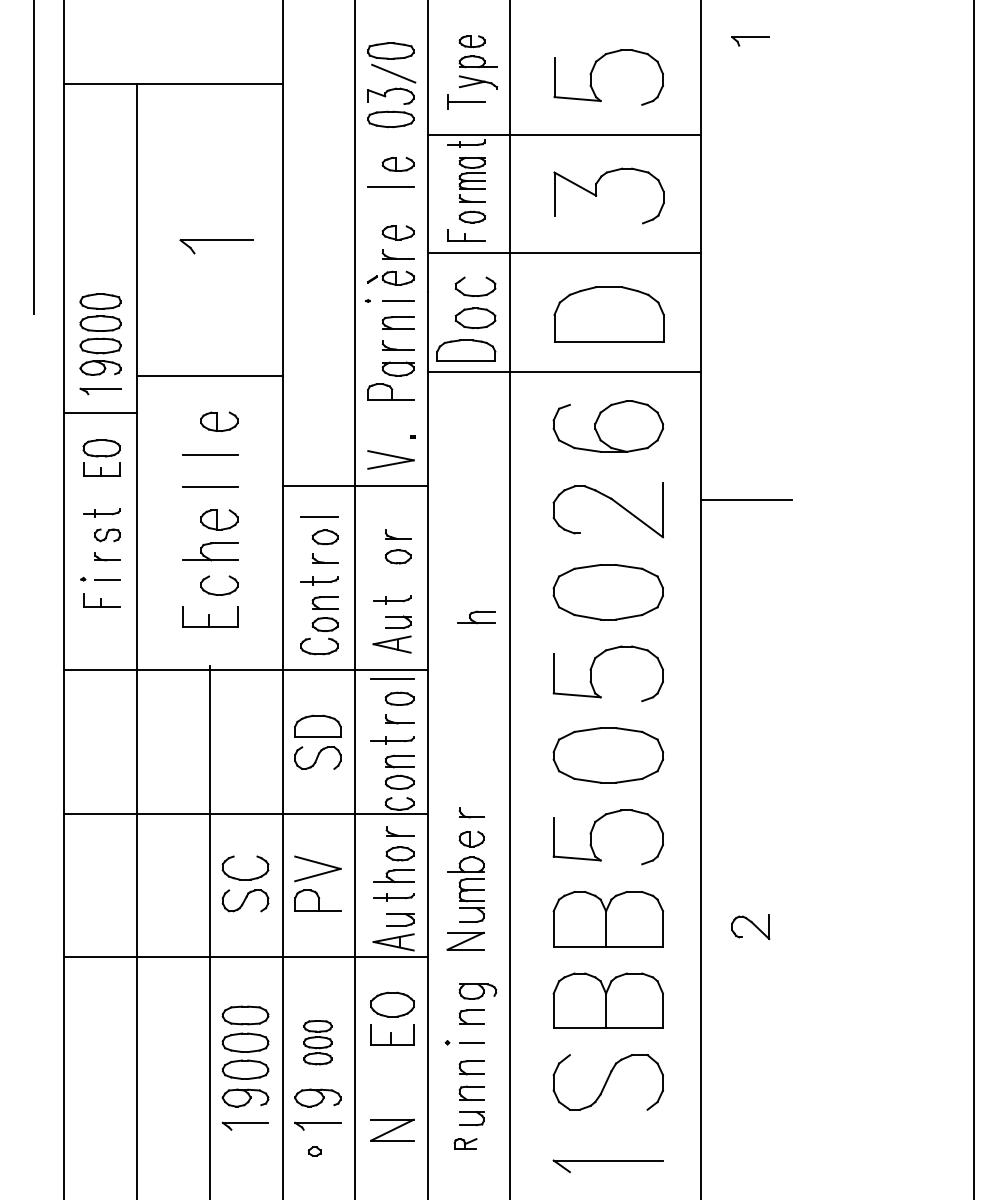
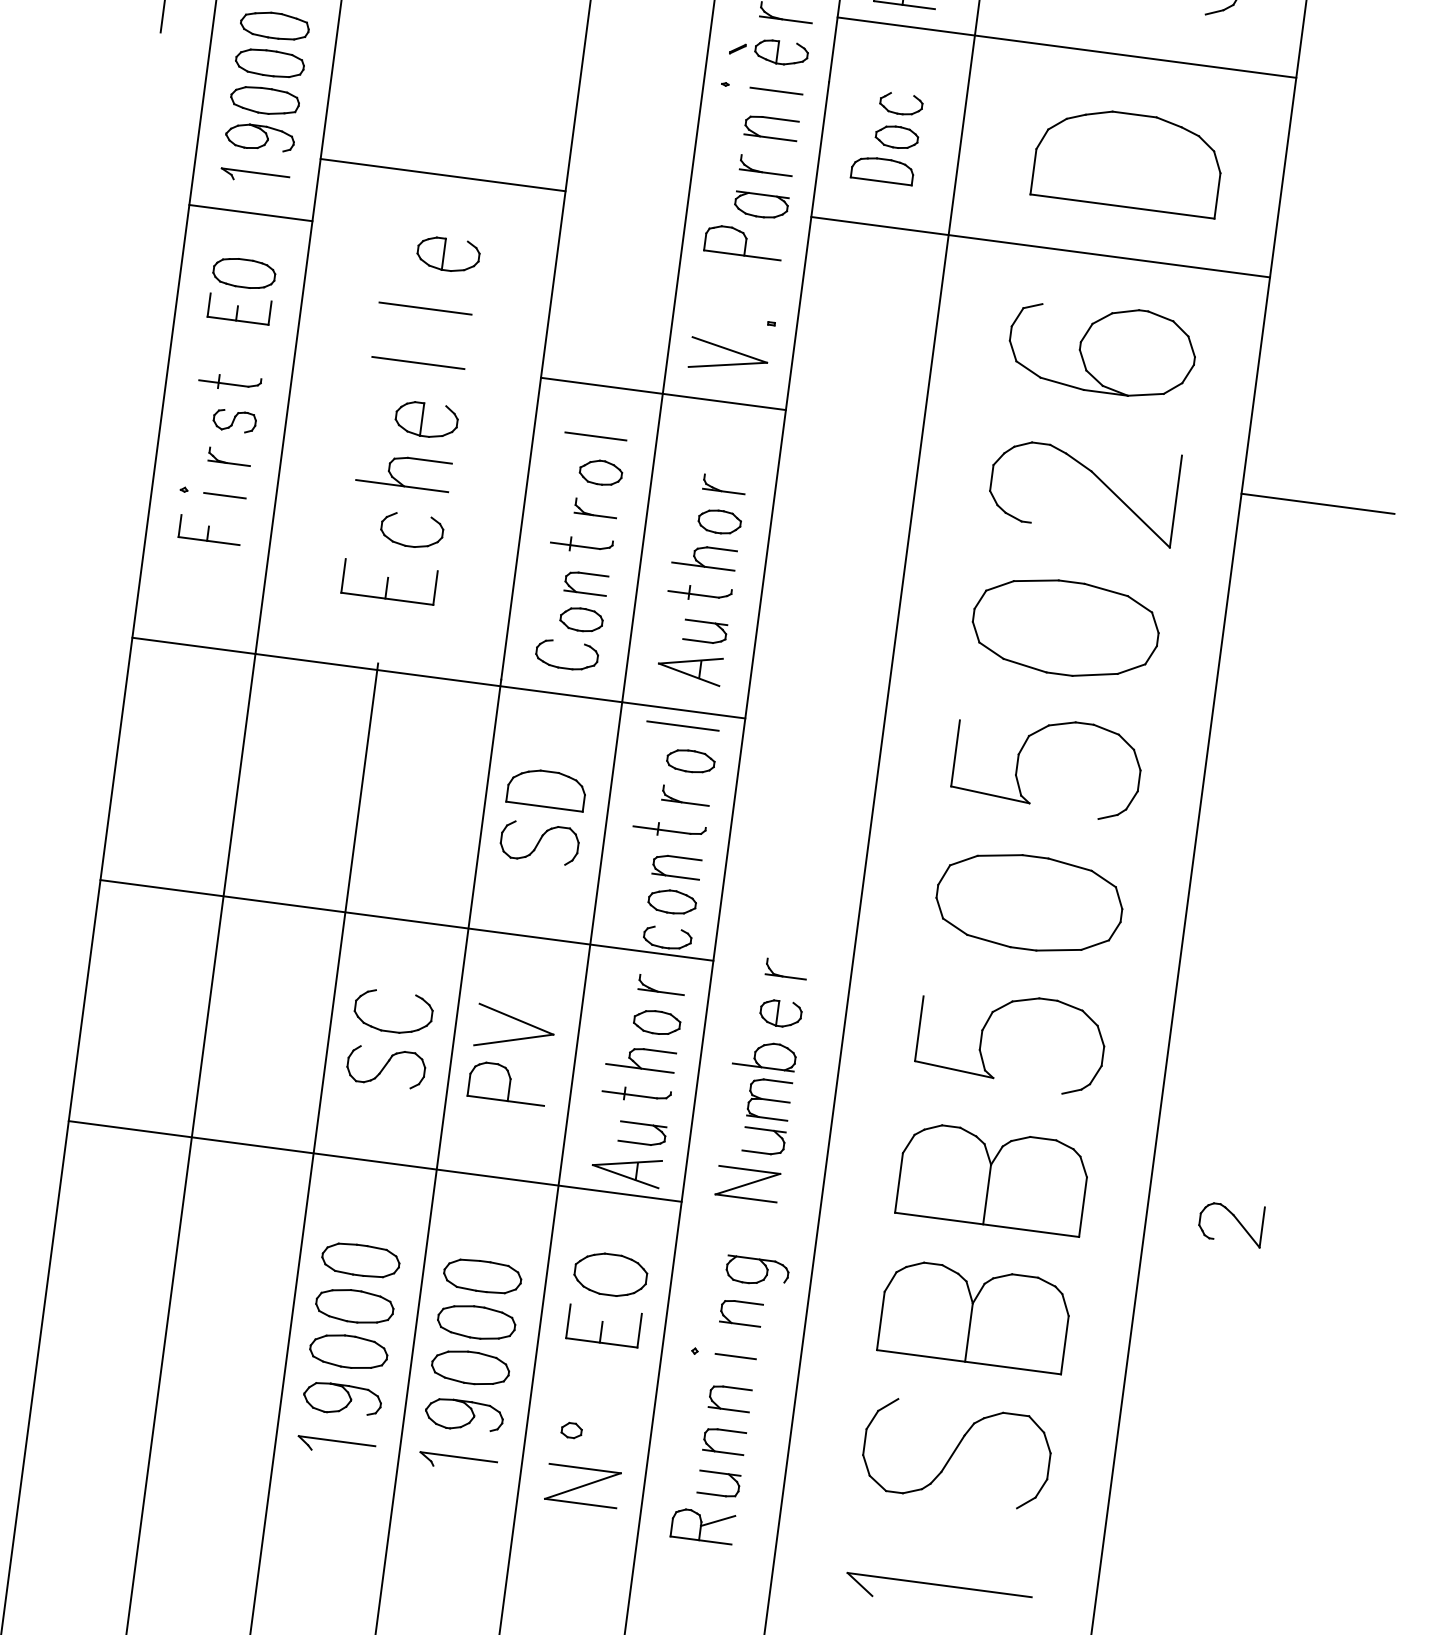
part: (466, 319) -> (887, 137), size x0.62
part: (476, 617) -> (705, 557), moved
part: (317, 1042) -> (475, 1321), size x1.67
part: (465, 1143) -> (702, 1524), size x1.67
part: (314, 1151) -> (571, 1430), moved

